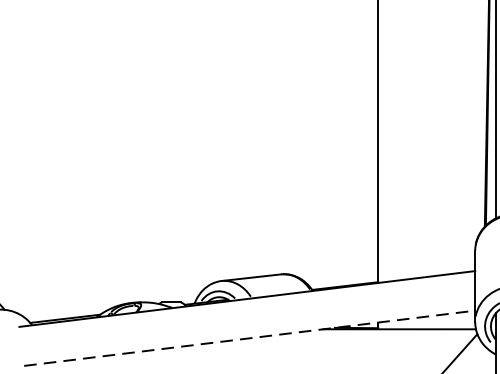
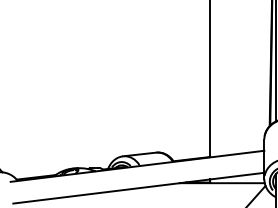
line: (250, 338) -> (139, 188), dashed -> solid

